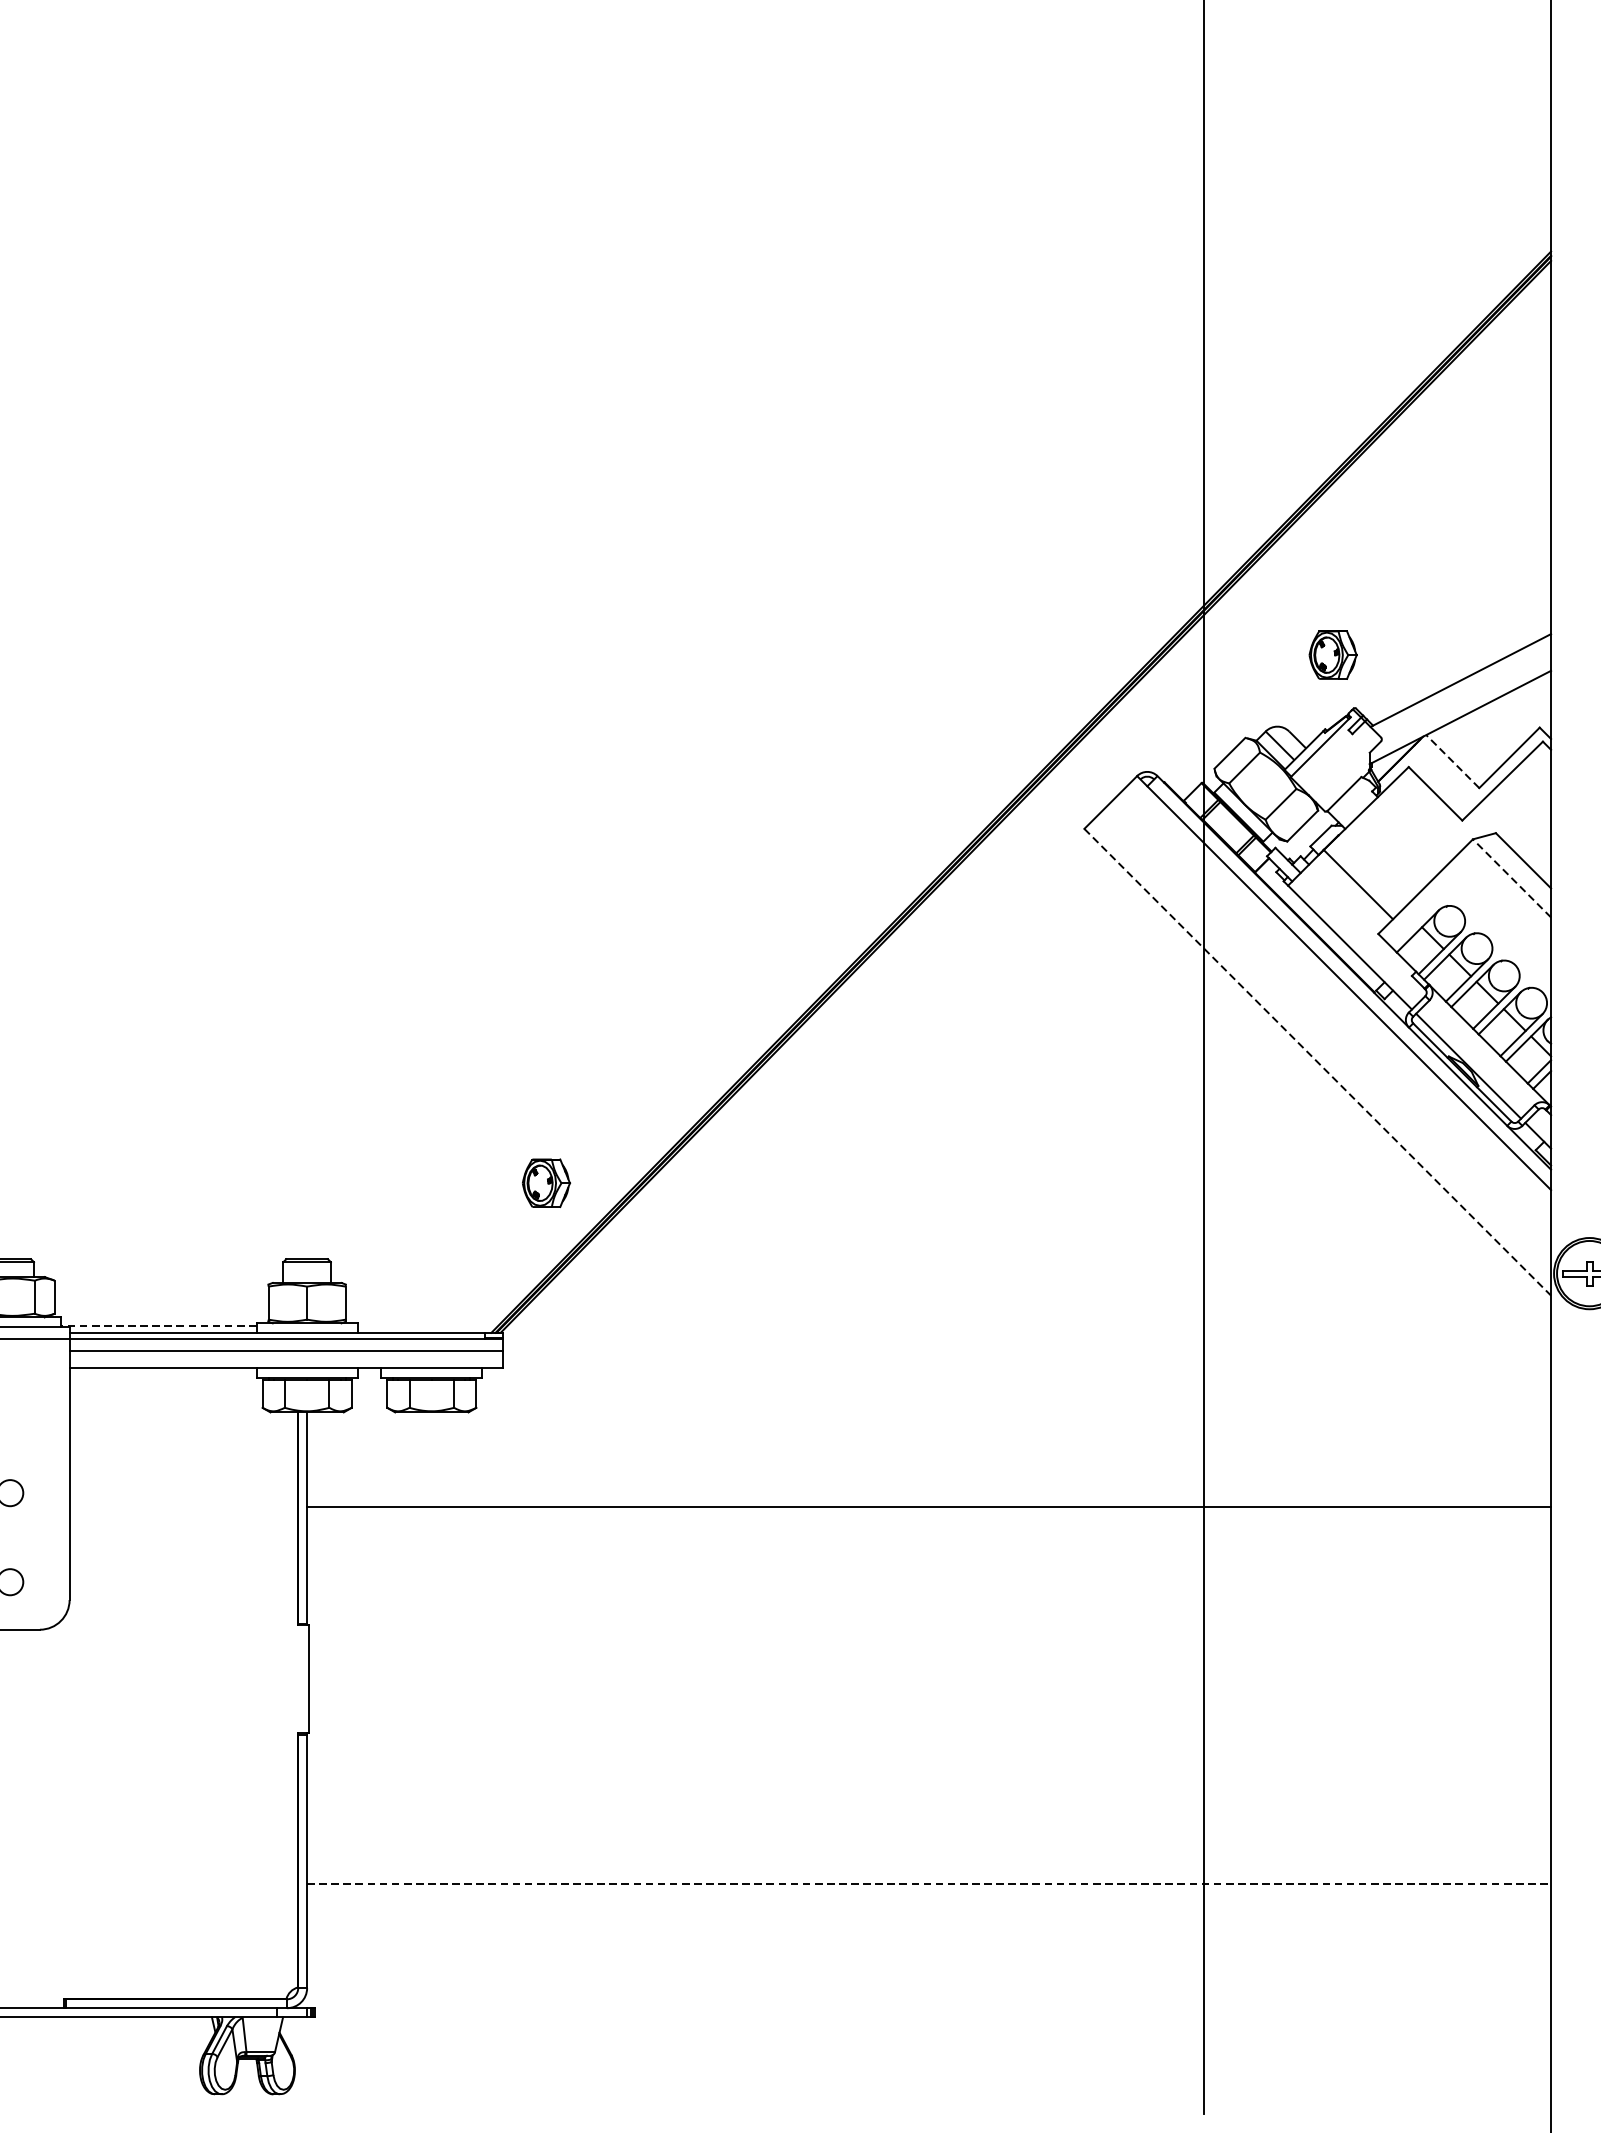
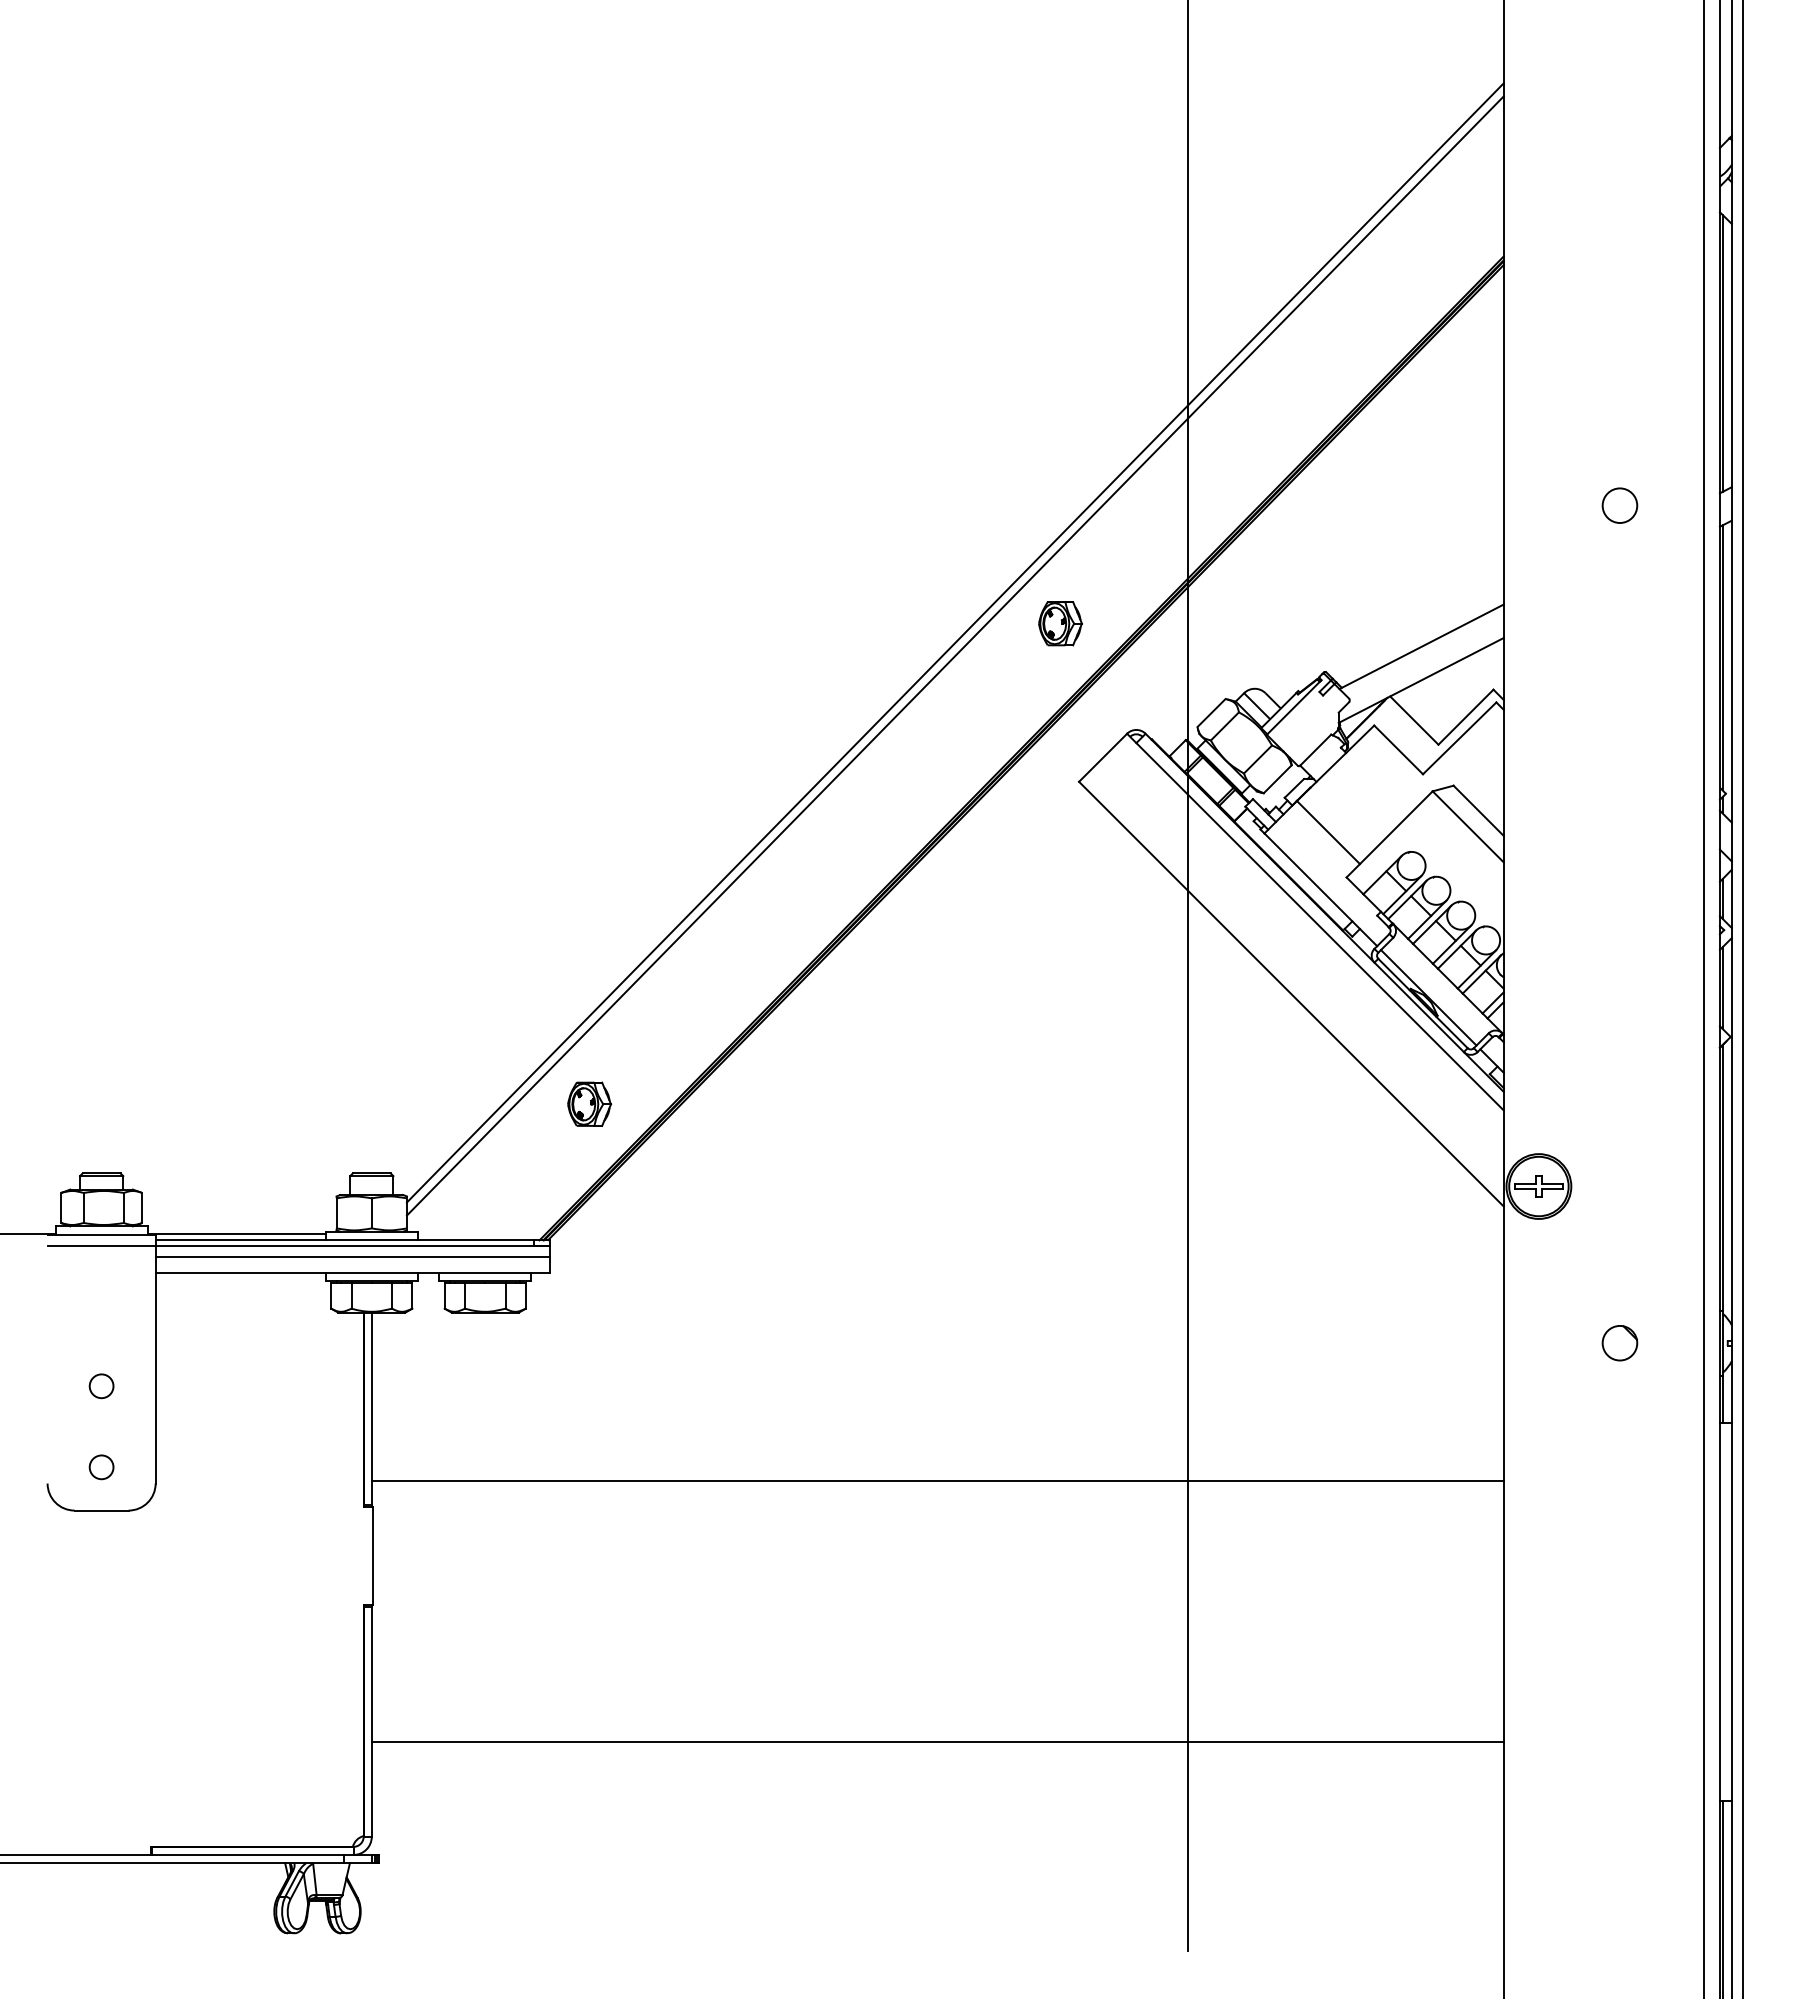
part: (1333, 654) -> (1060, 623), moved
line: (947, 675) -> (954, 642), added
line: (947, 690) -> (954, 655), added
line: (1451, 761) -> (1413, 720), dashed -> solid
line: (1511, 877) -> (1467, 826), dashed -> solid
line: (1317, 1062) -> (1291, 994), dashed -> solid
line: (158, 1325) -> (236, 1233), dashed -> solid
line: (928, 1507) -> (937, 1481), moved
line: (928, 1884) -> (937, 1742), dashed -> solid

